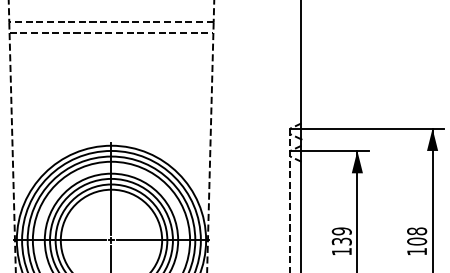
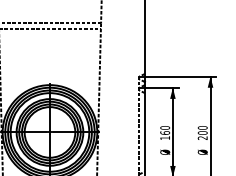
text: (342, 236) -> (165, 130), 139 -> 160
text: (416, 240) -> (202, 132), 108 -> 200

